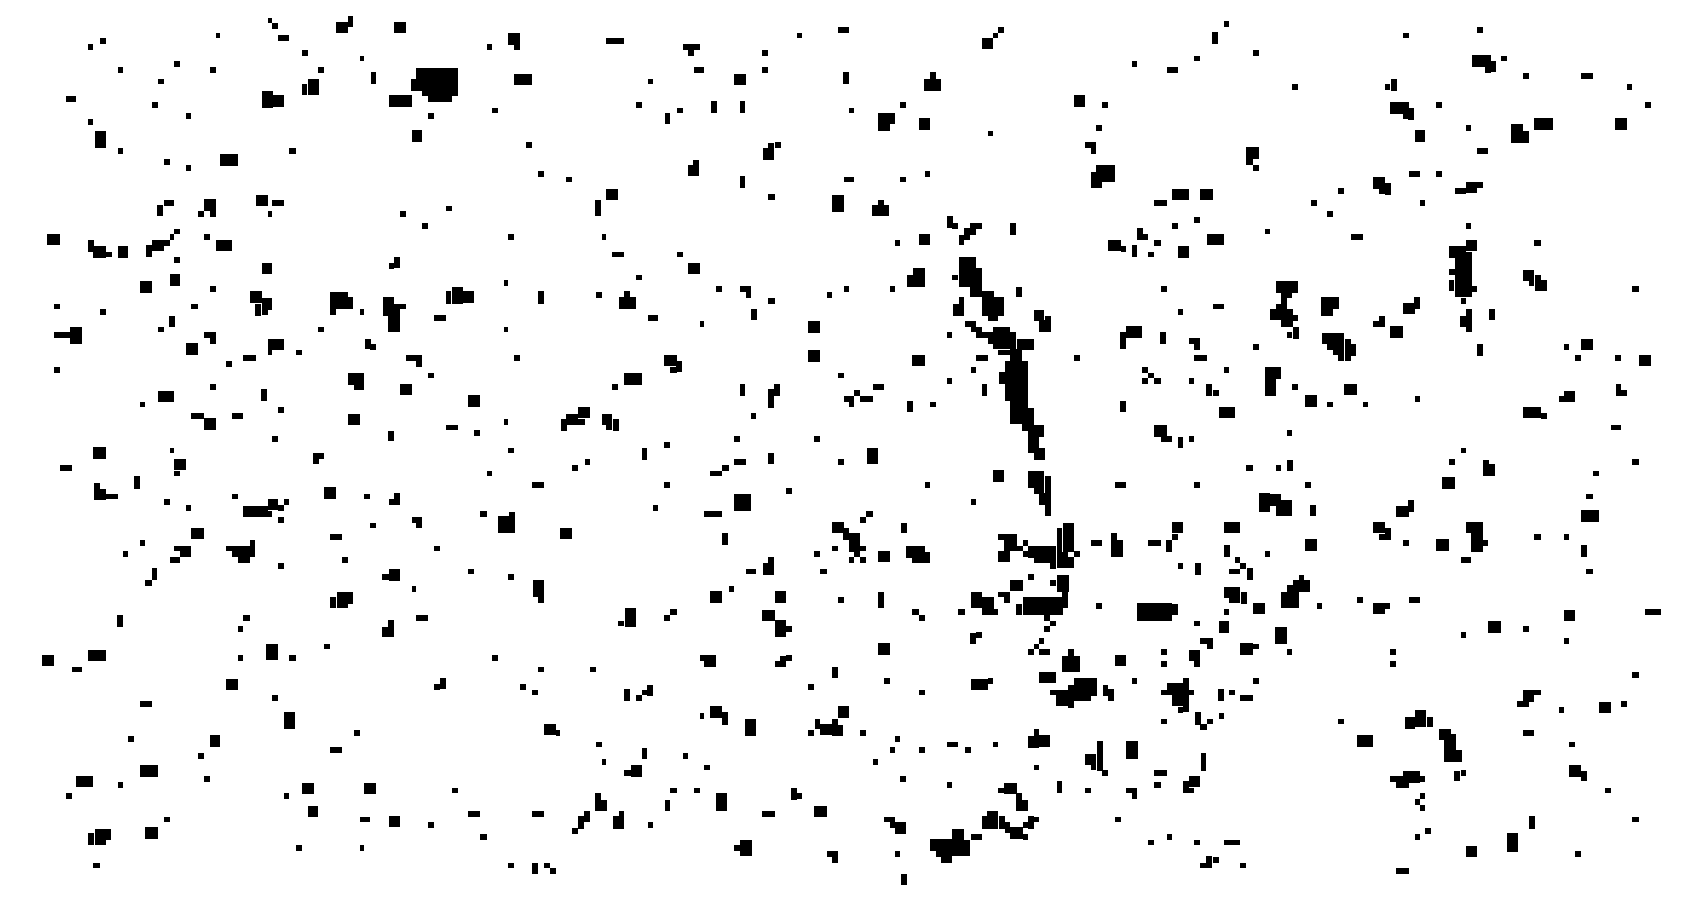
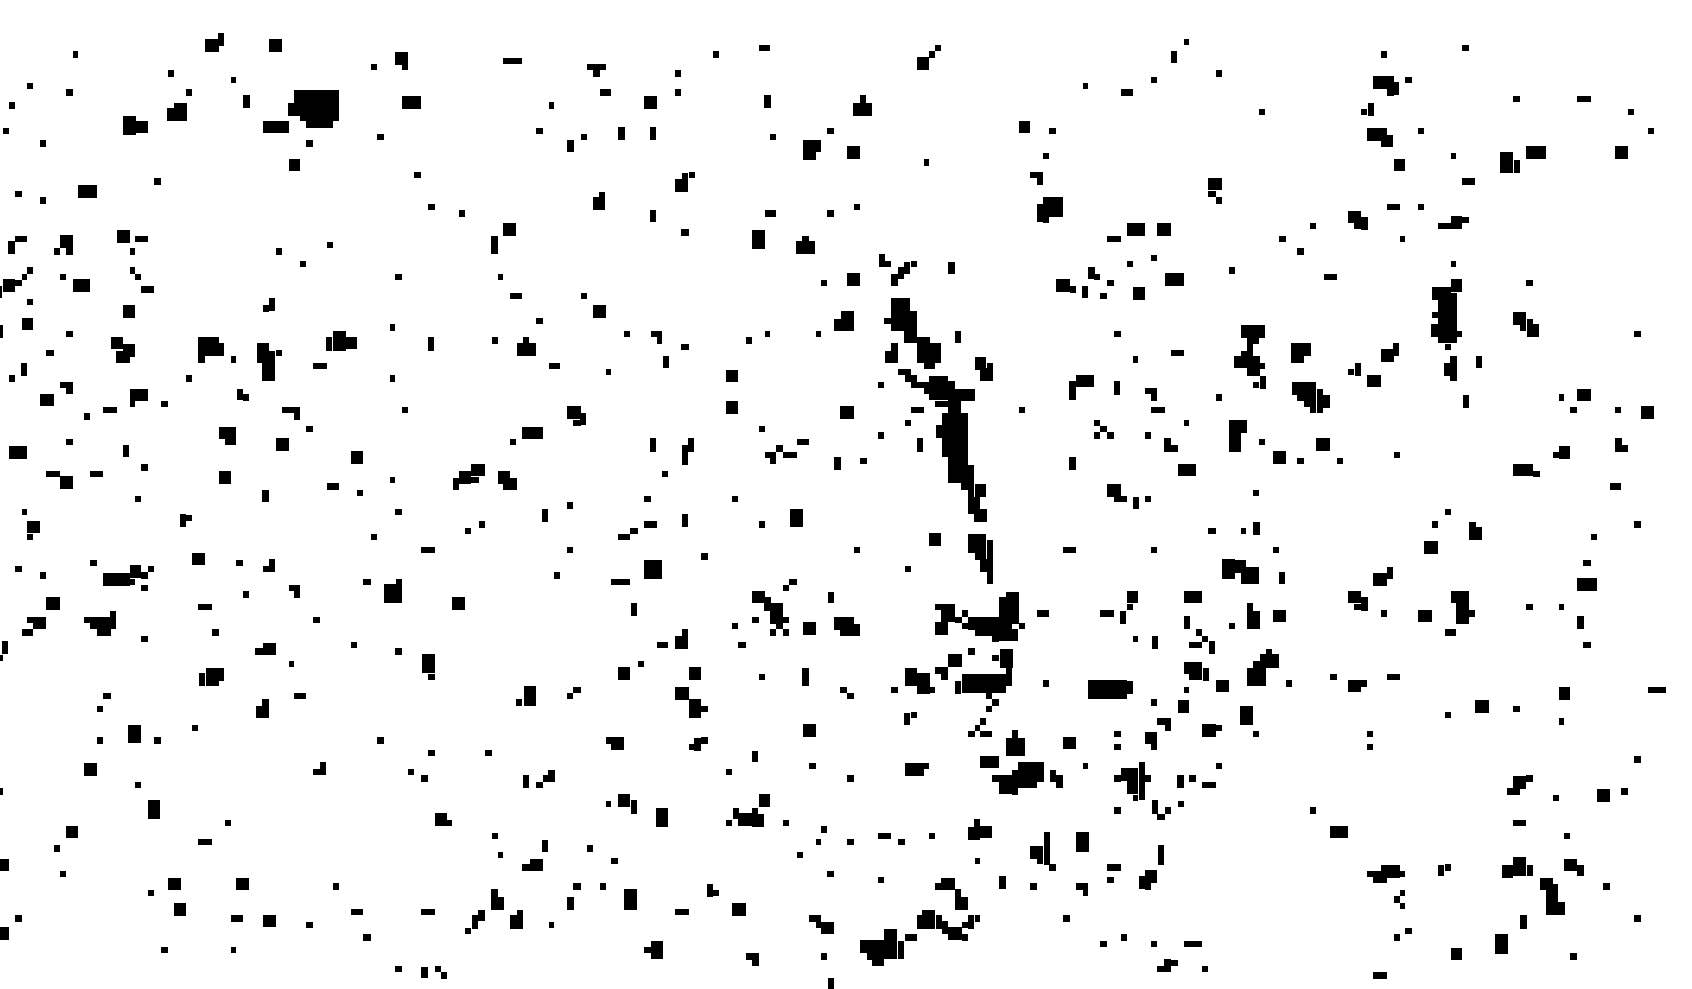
part: (278, 29) -> (141, 280), moved
part: (1489, 63) -> (1392, 85), moved
part: (1116, 544) -> (1252, 615), moved
part: (1433, 735) -> (1533, 885), moved

